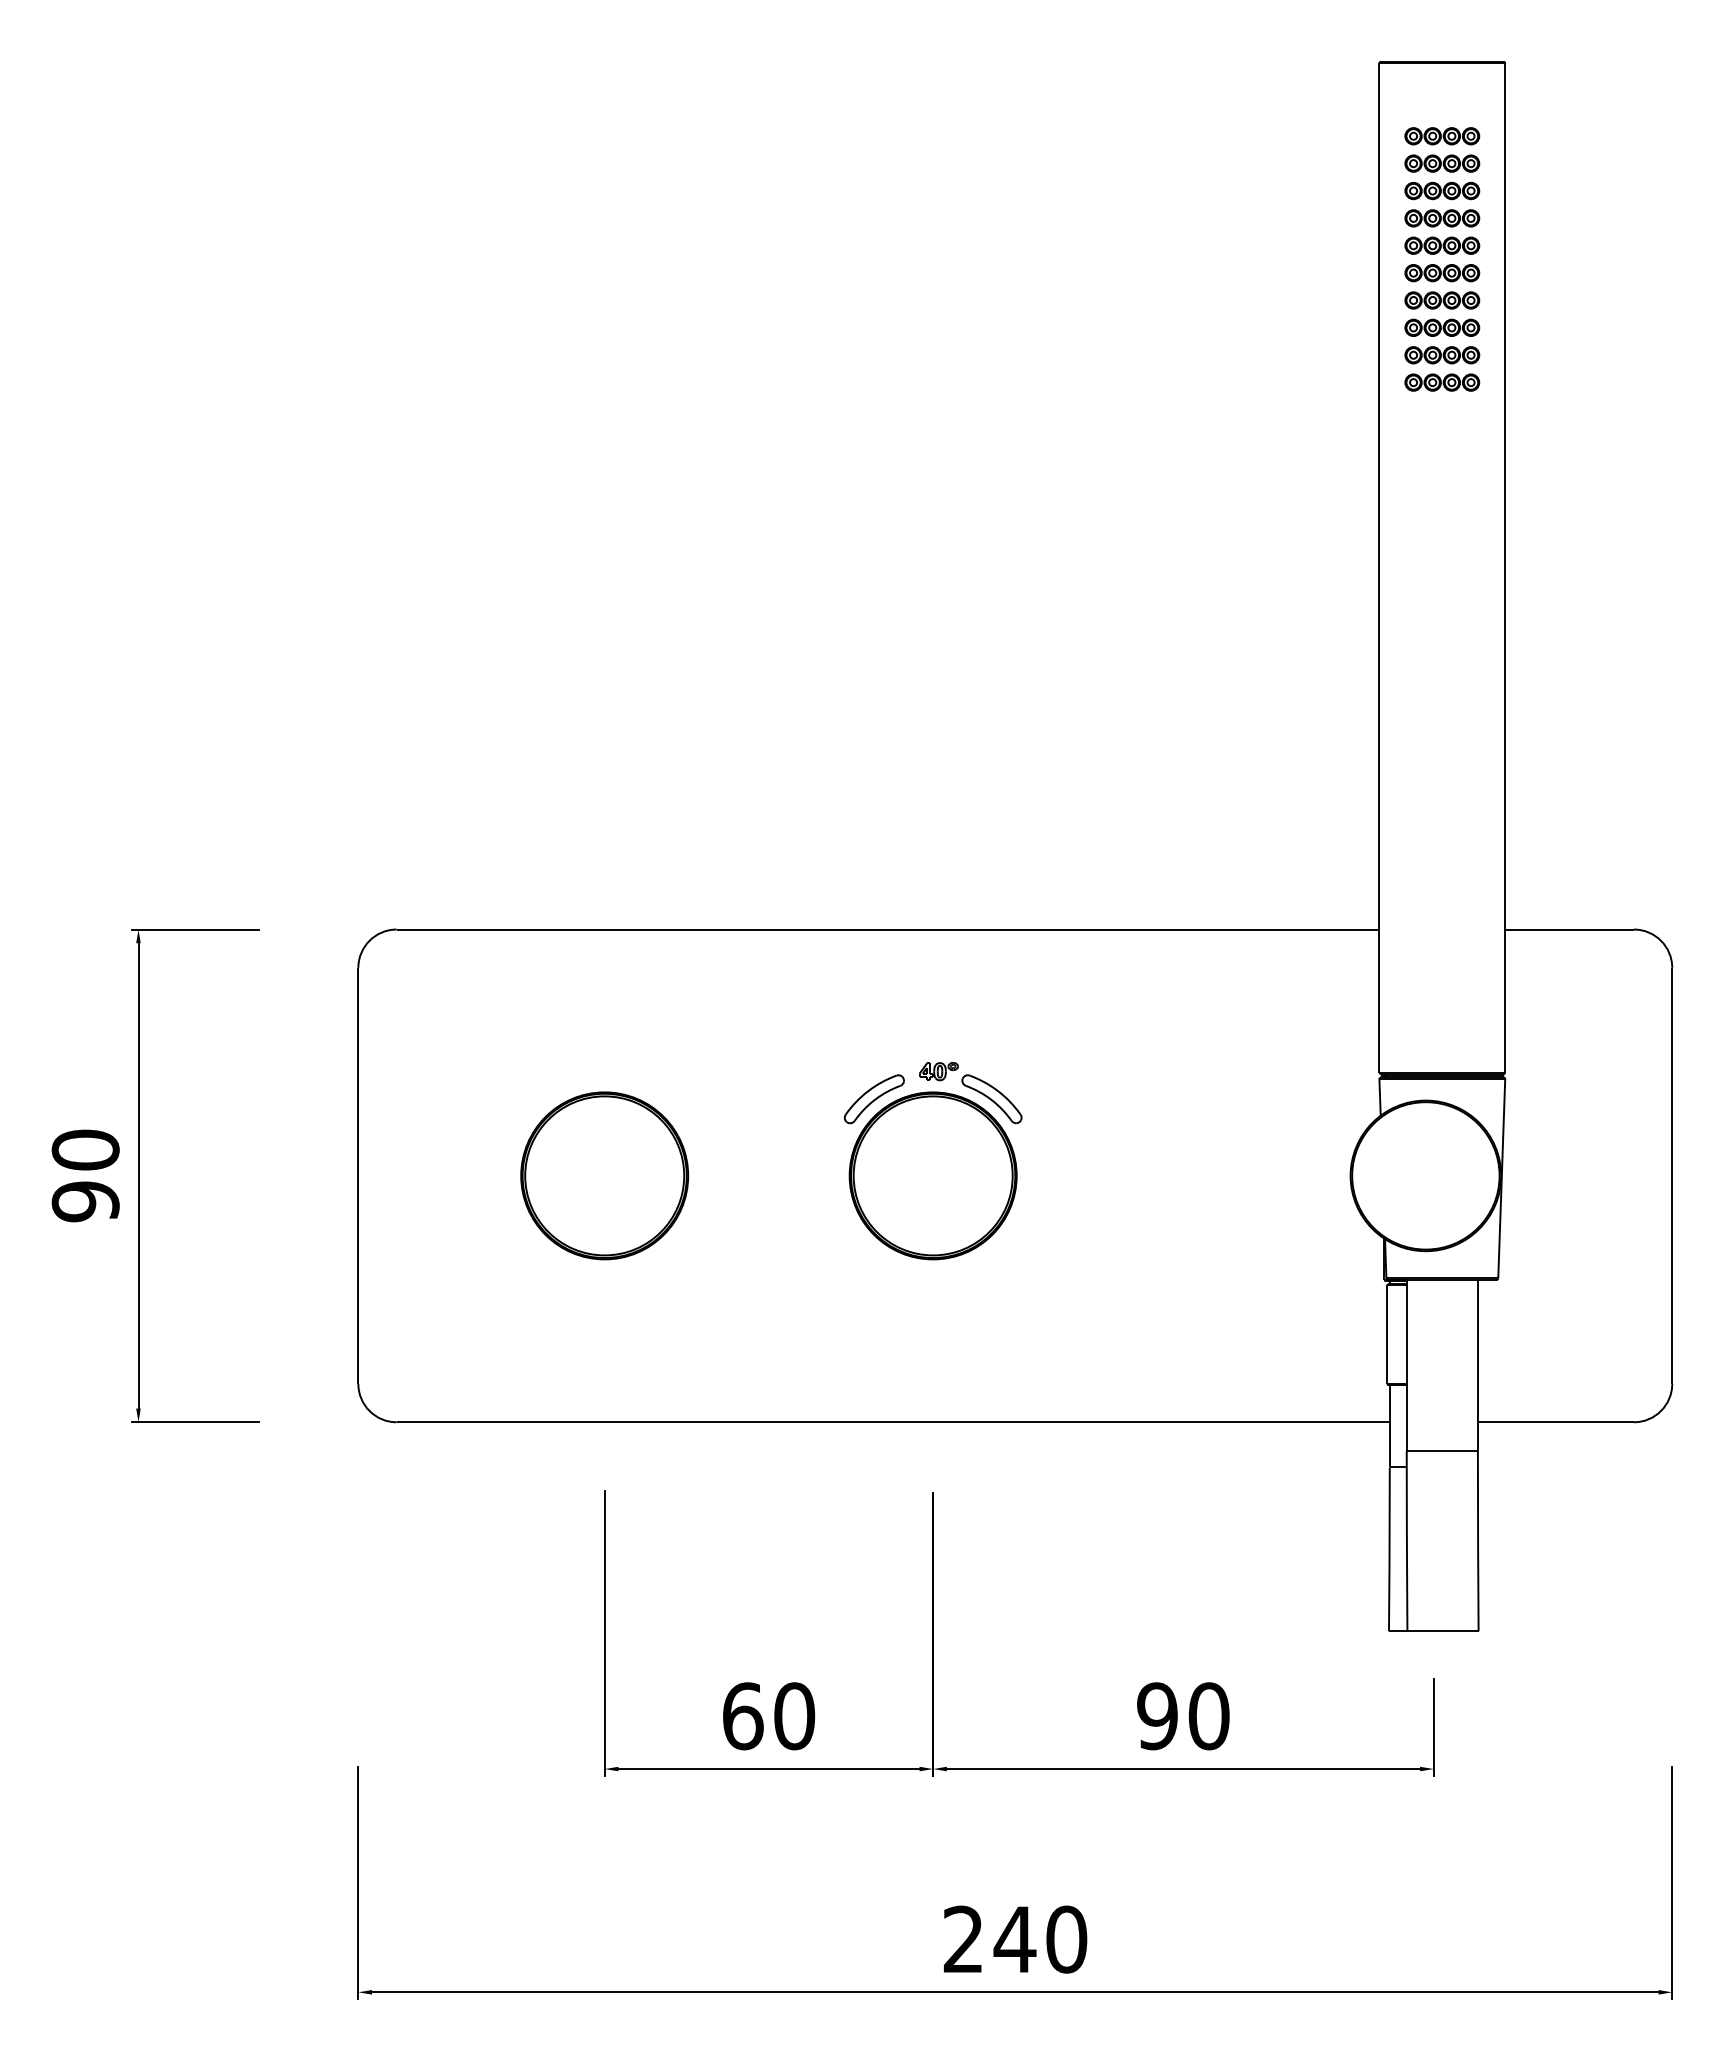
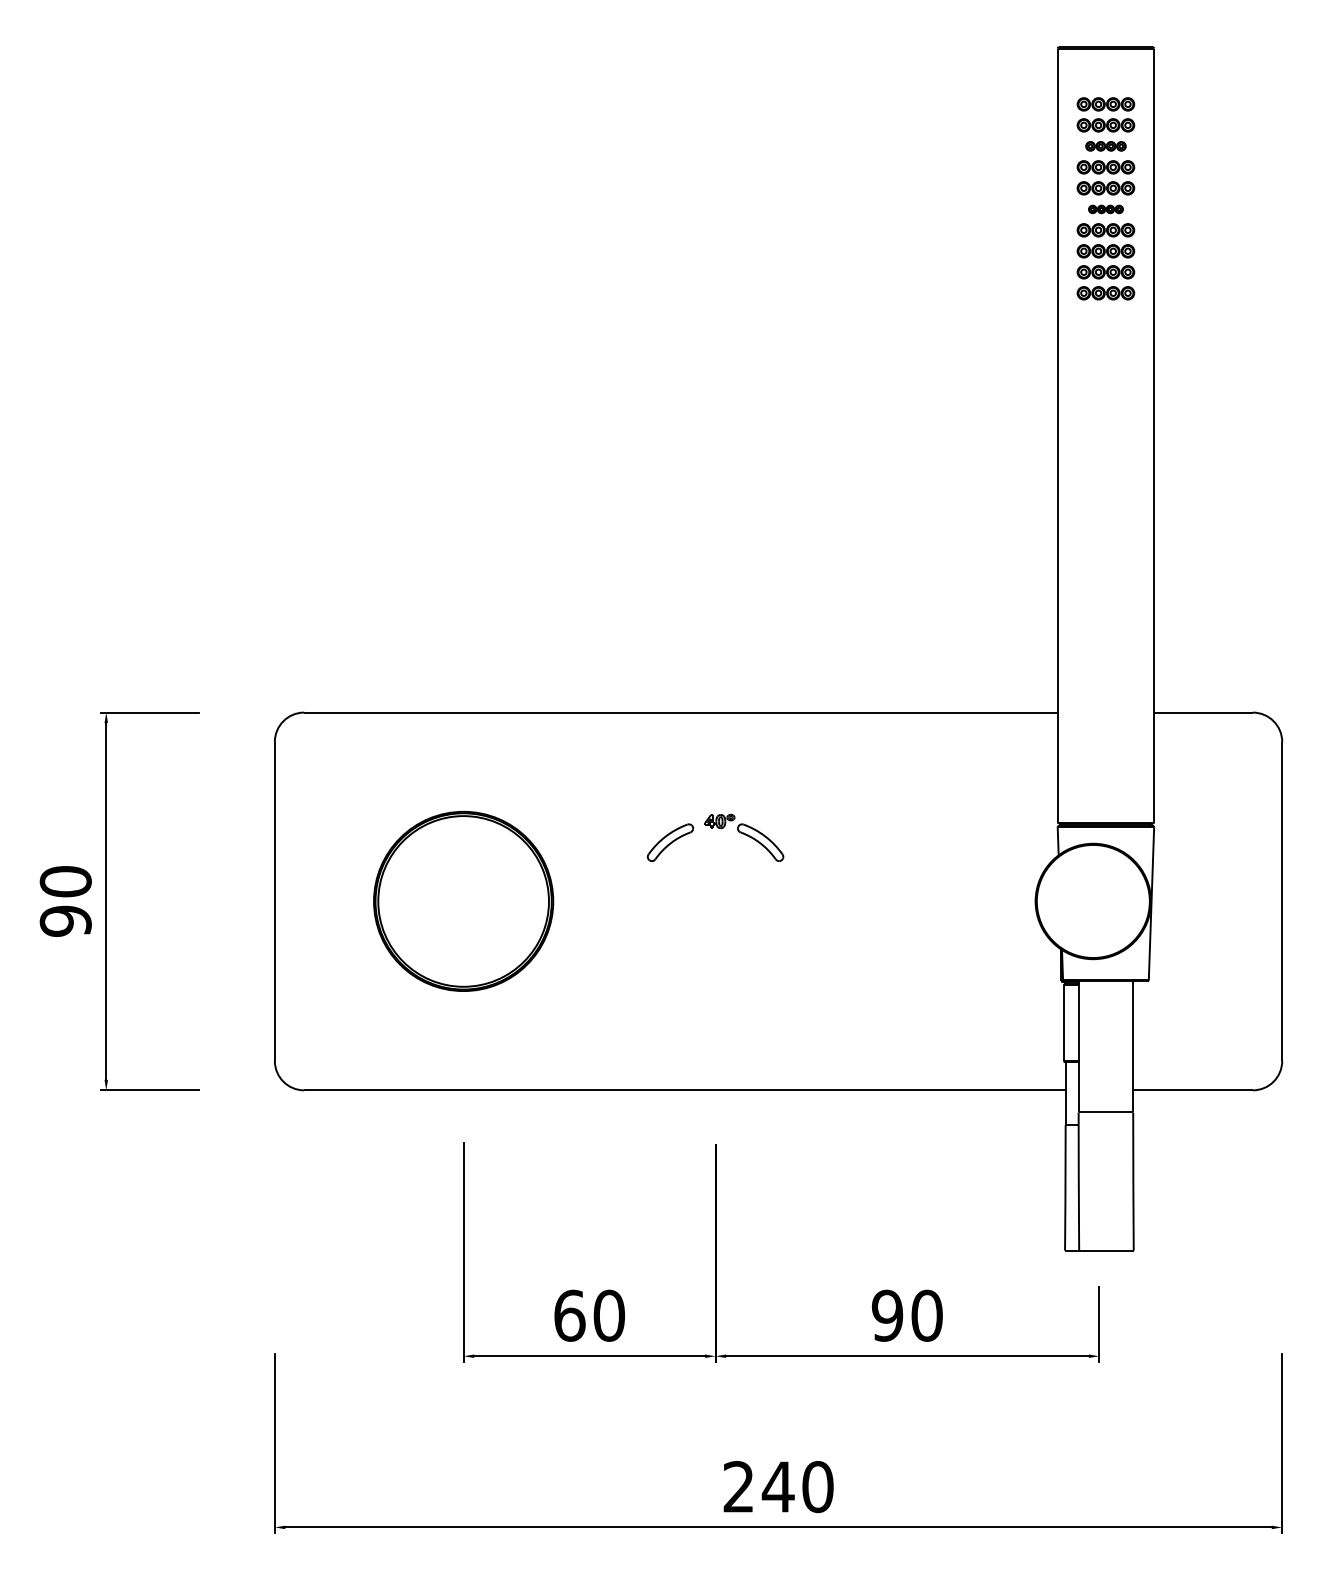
part: (1442, 190) -> (1106, 145), size x0.7
part: (1442, 273) -> (1106, 209), size x0.6
part: (604, 1175) -> (463, 901), size x1.4
part: (932, 1175) -> (715, 901), removed

